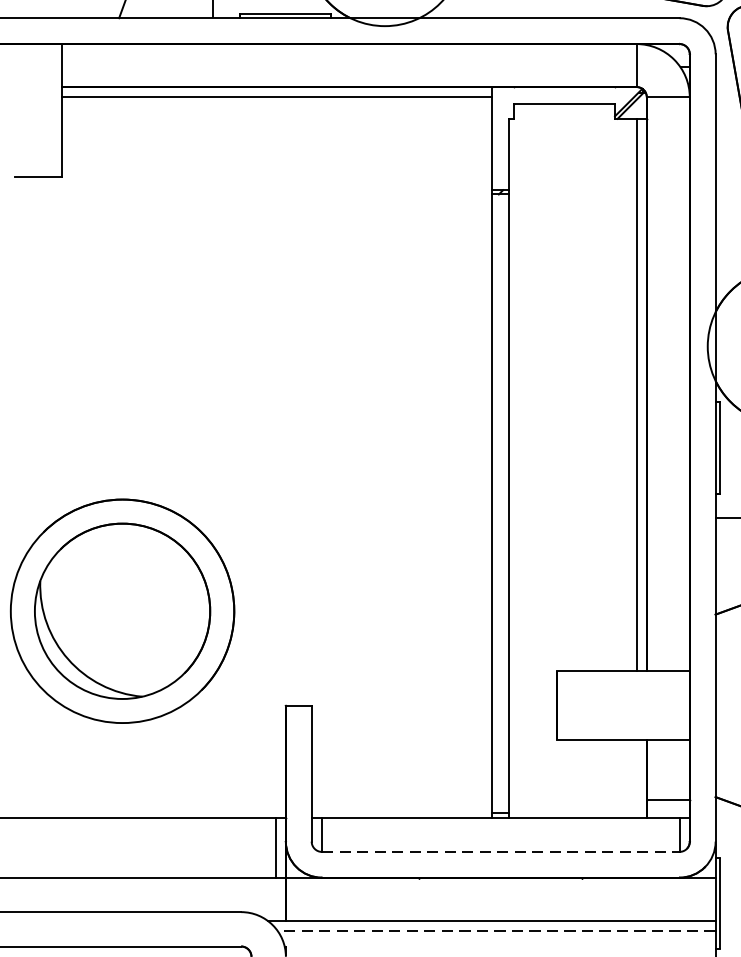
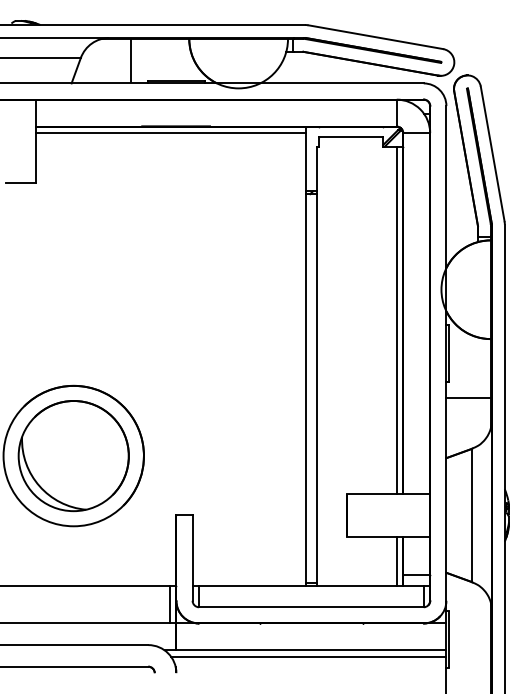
line: (636, 779) -> (396, 561), added
line: (500, 852) -> (311, 607), dashed -> solid
line: (496, 930) -> (308, 656), dashed -> solid

